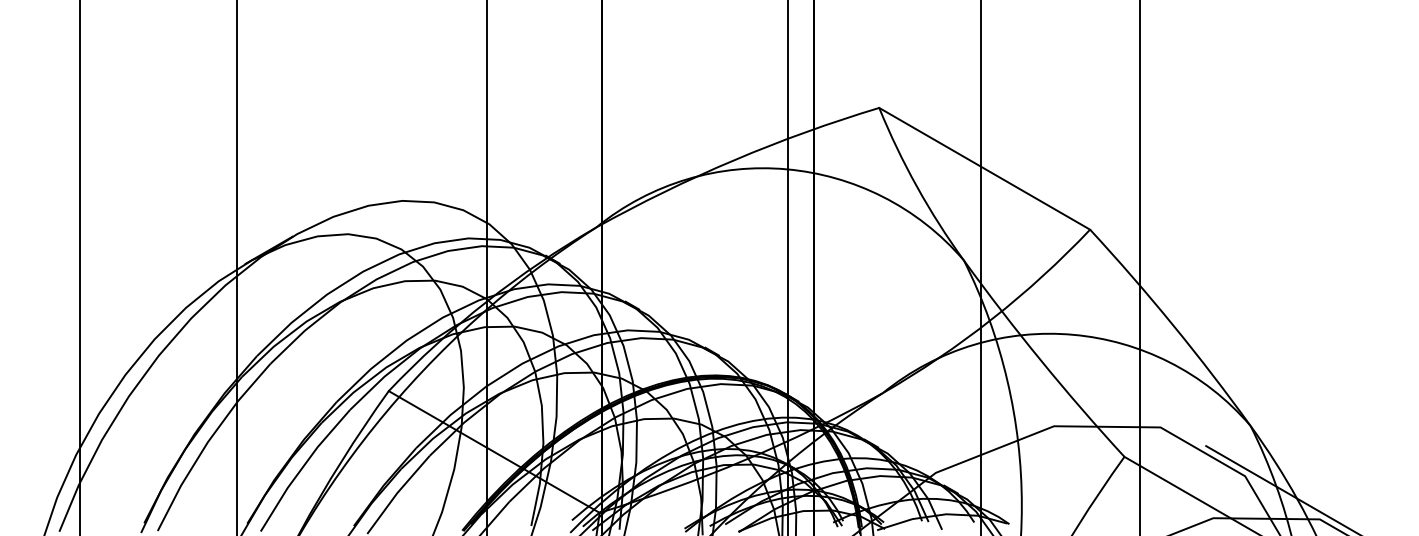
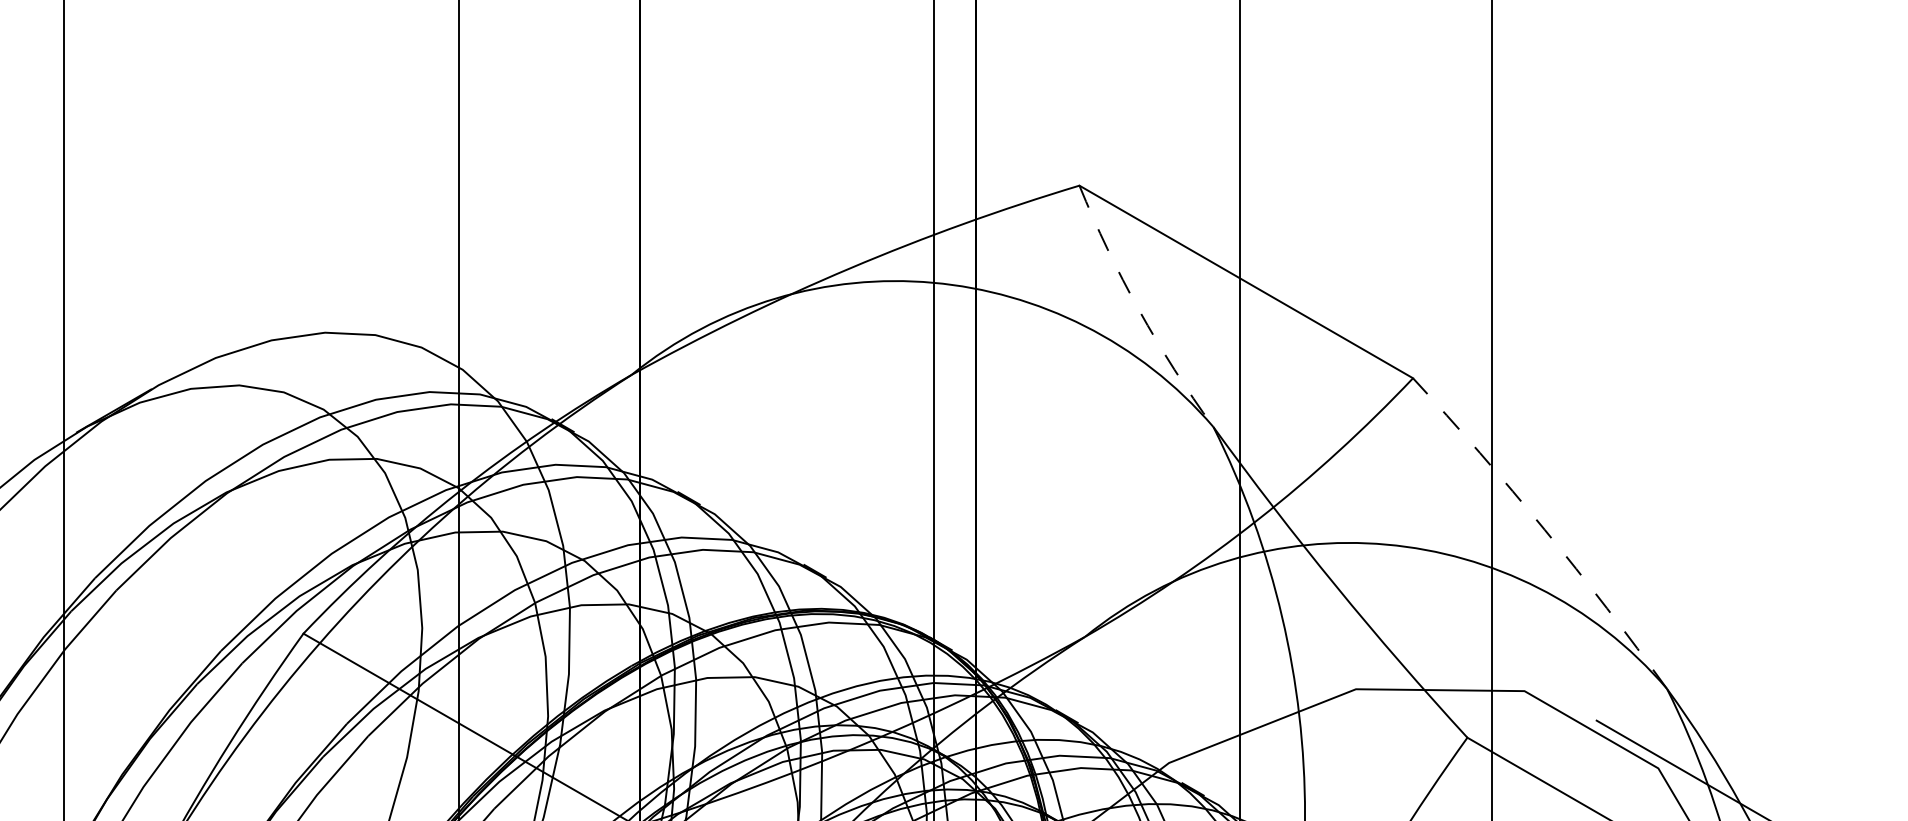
arc: (917, 186) -> (1139, 309), solid -> dashed
arc: (1173, 325) -> (1544, 529), solid -> dashed

